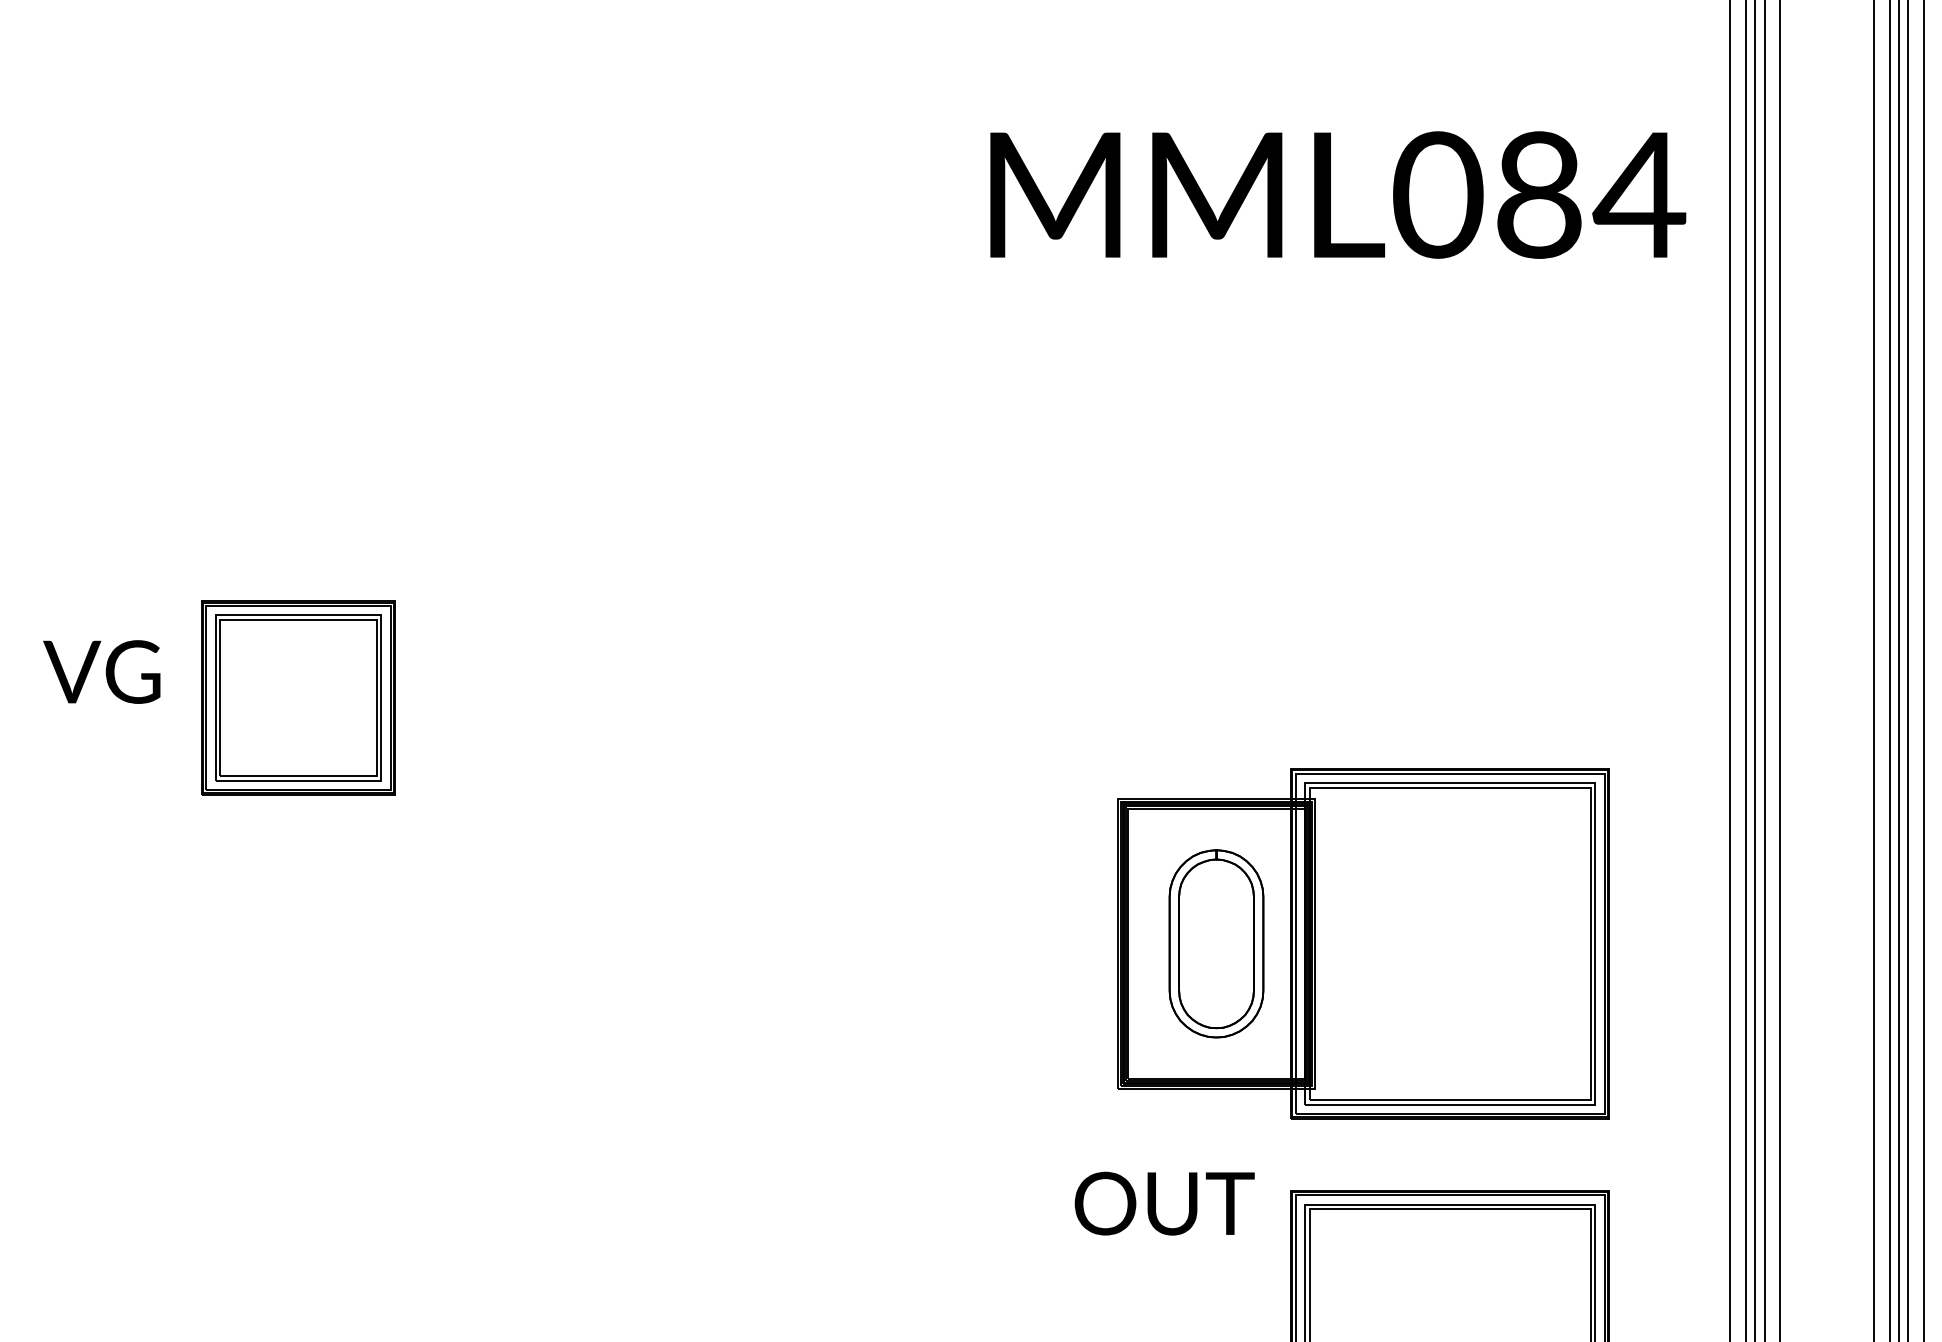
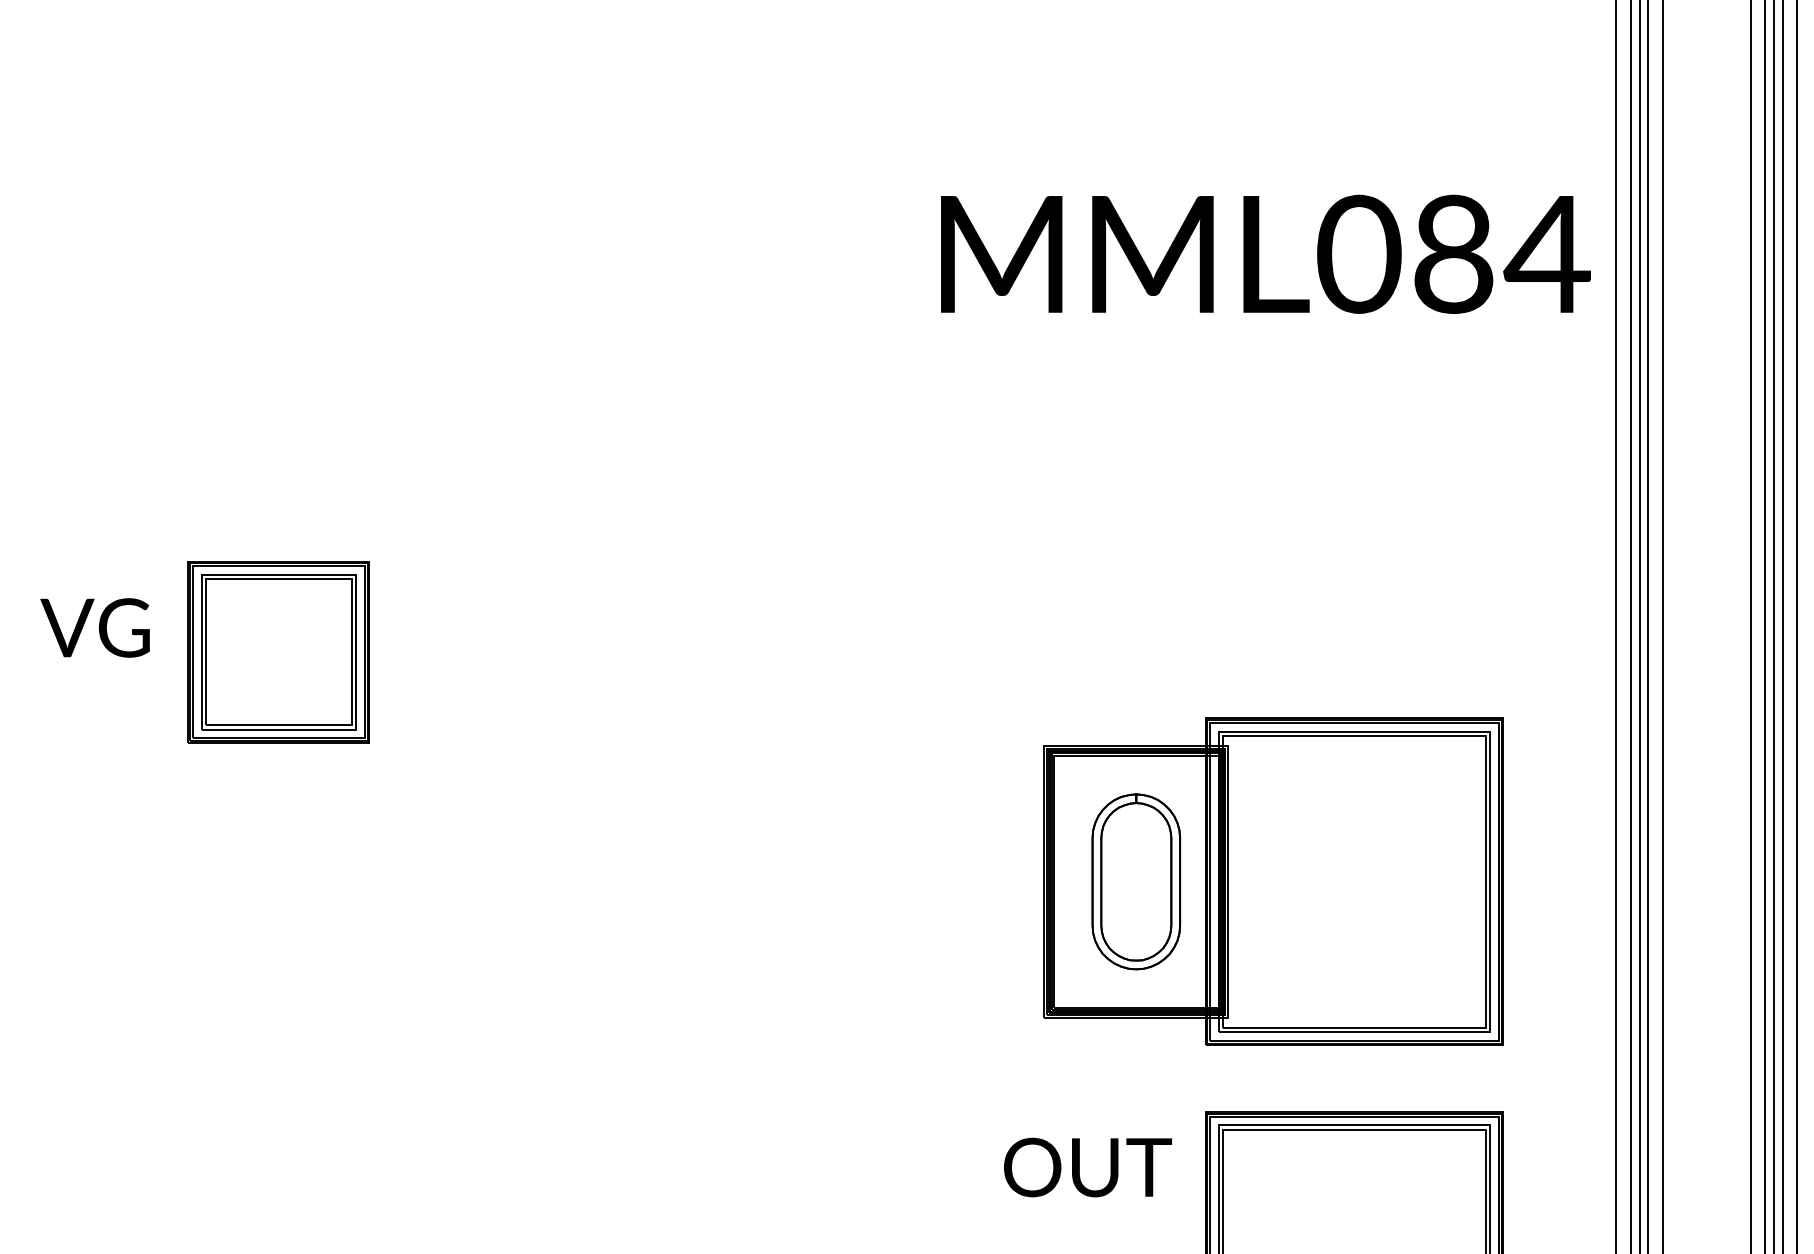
text: (1338, 194) -> (1266, 253), moved
text: (1164, 1203) -> (1087, 1167), moved

